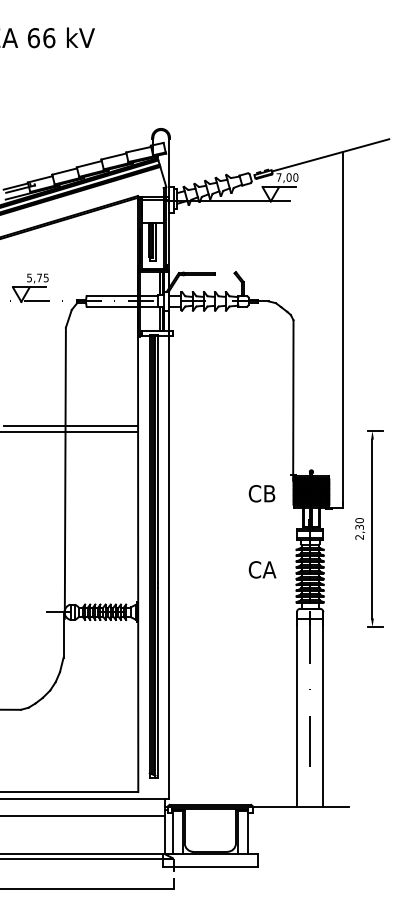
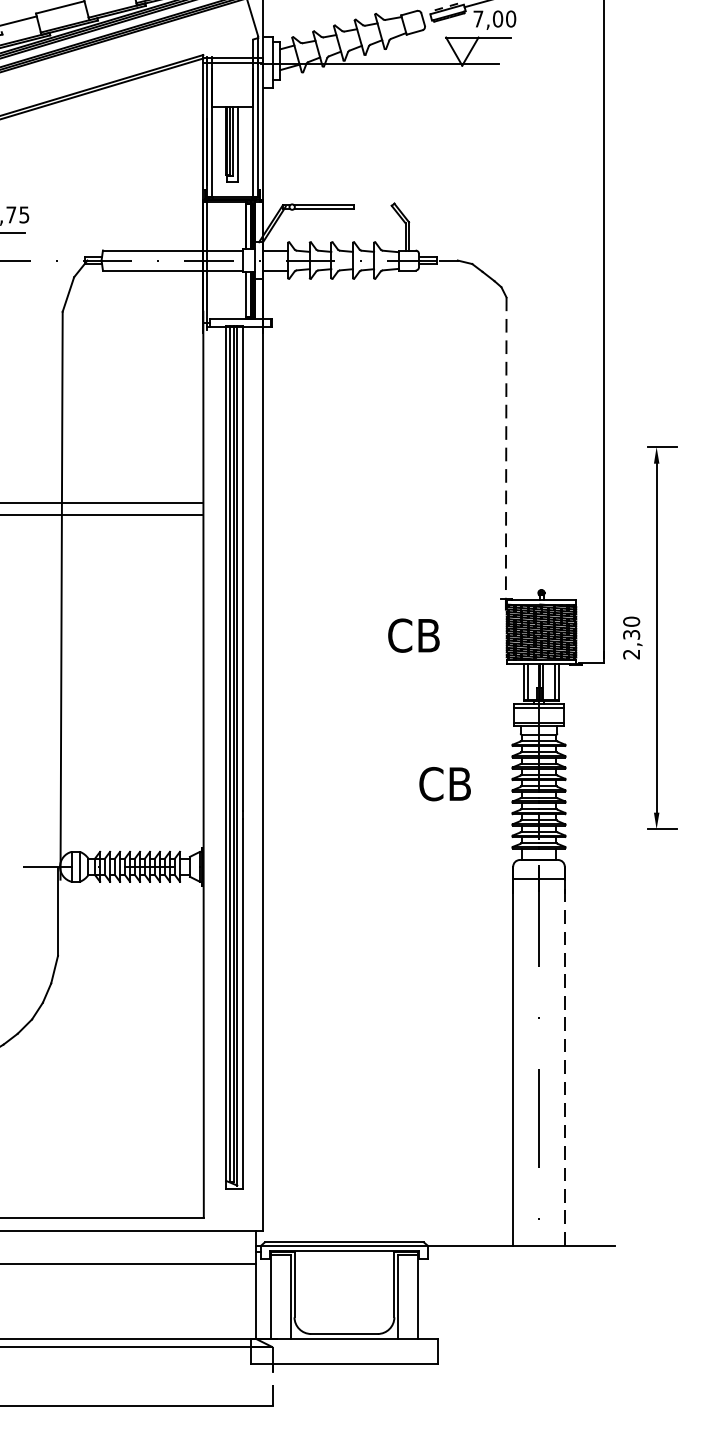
line: (293, 401) -> (506, 455), solid -> dashed
text: (261, 493) -> (412, 635), moved
part: (369, 528) -> (650, 637), moved
text: (269, 569) -> (459, 783), CA -> CB
line: (323, 710) -> (565, 1058), solid -> dashed

